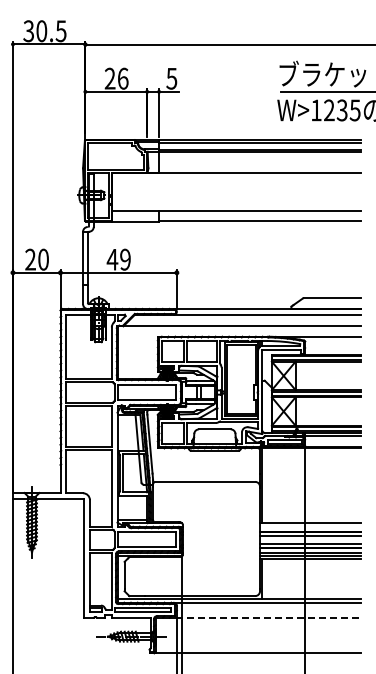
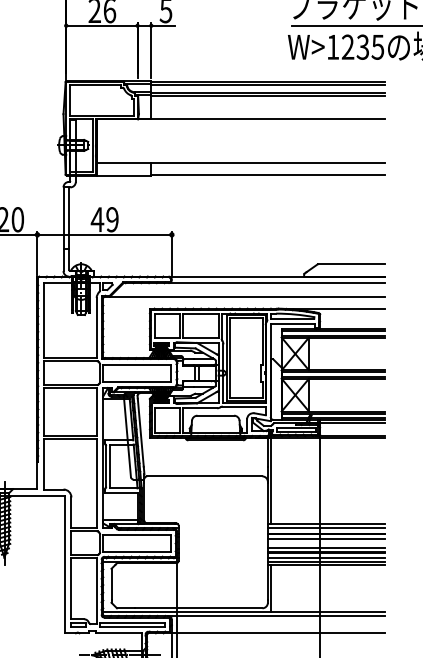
line: (310, 526) -> (326, 527), added
line: (268, 617) -> (277, 633), dashed -> solid

